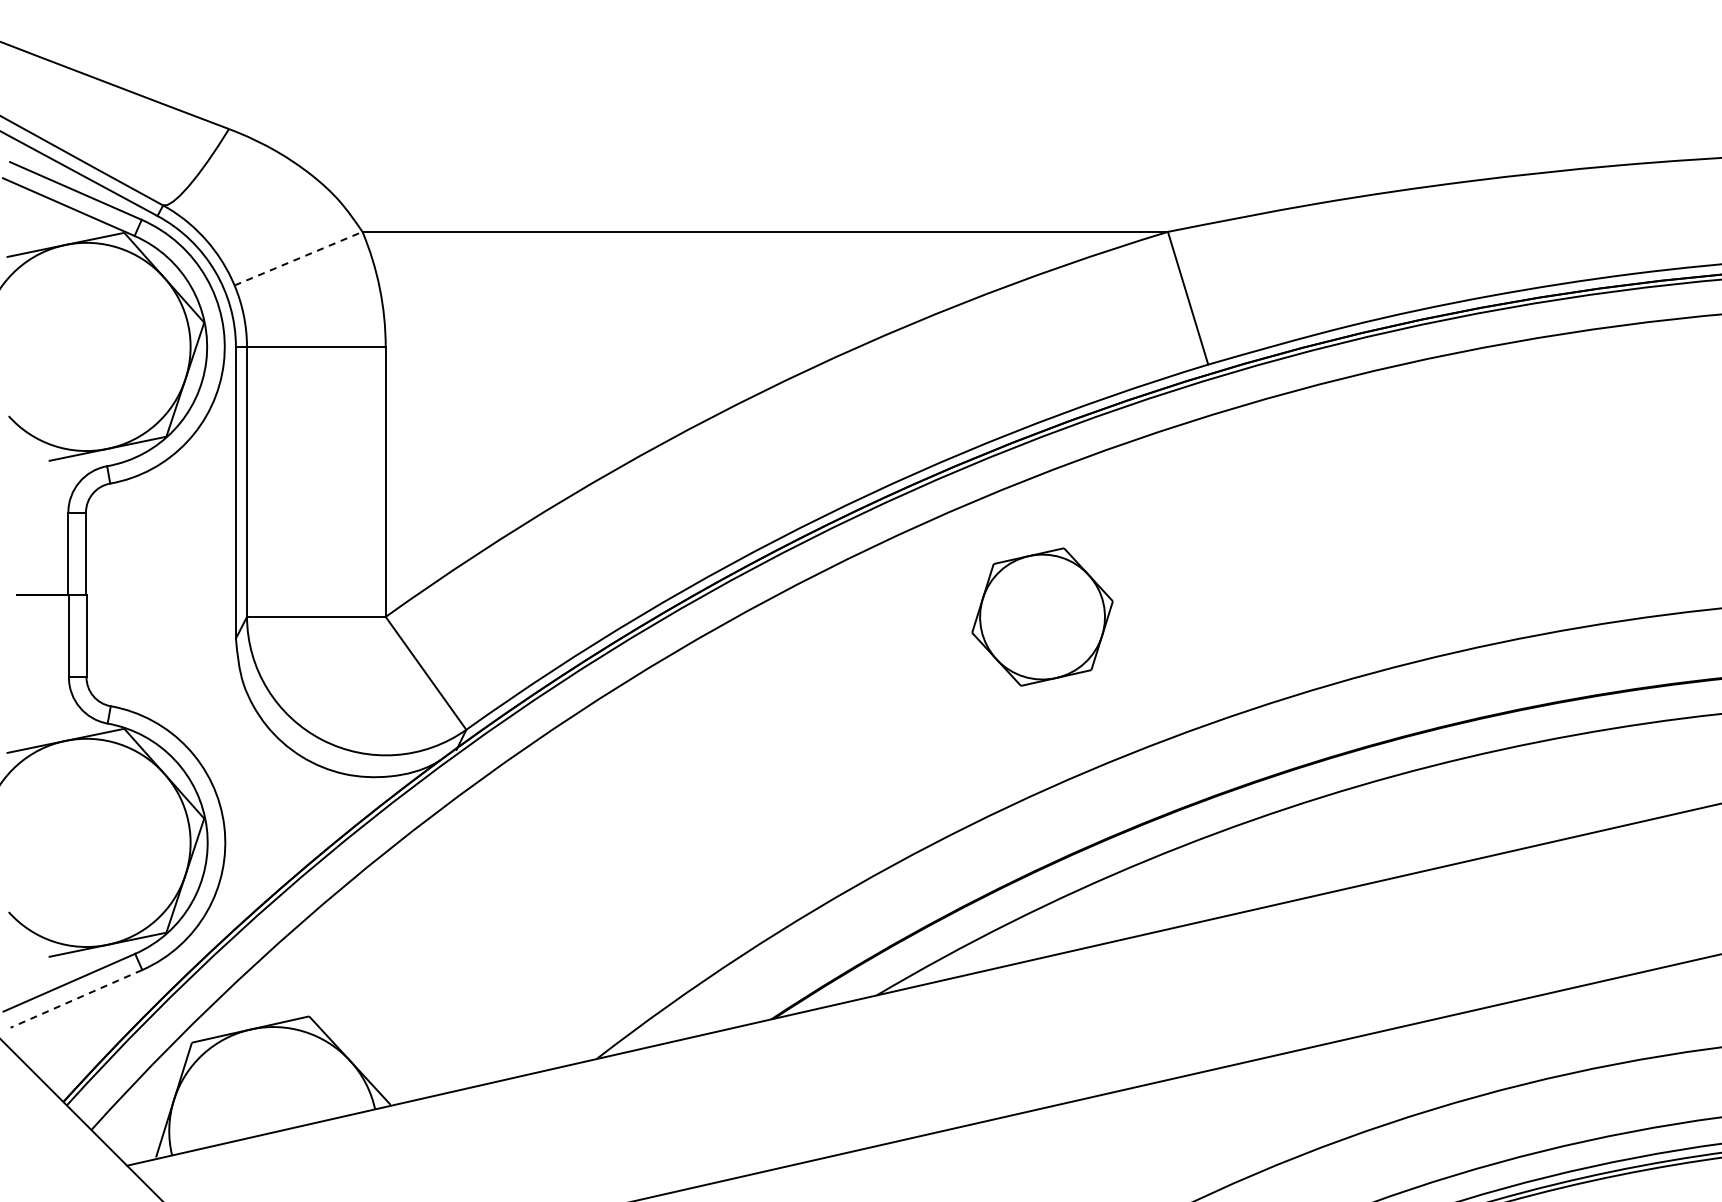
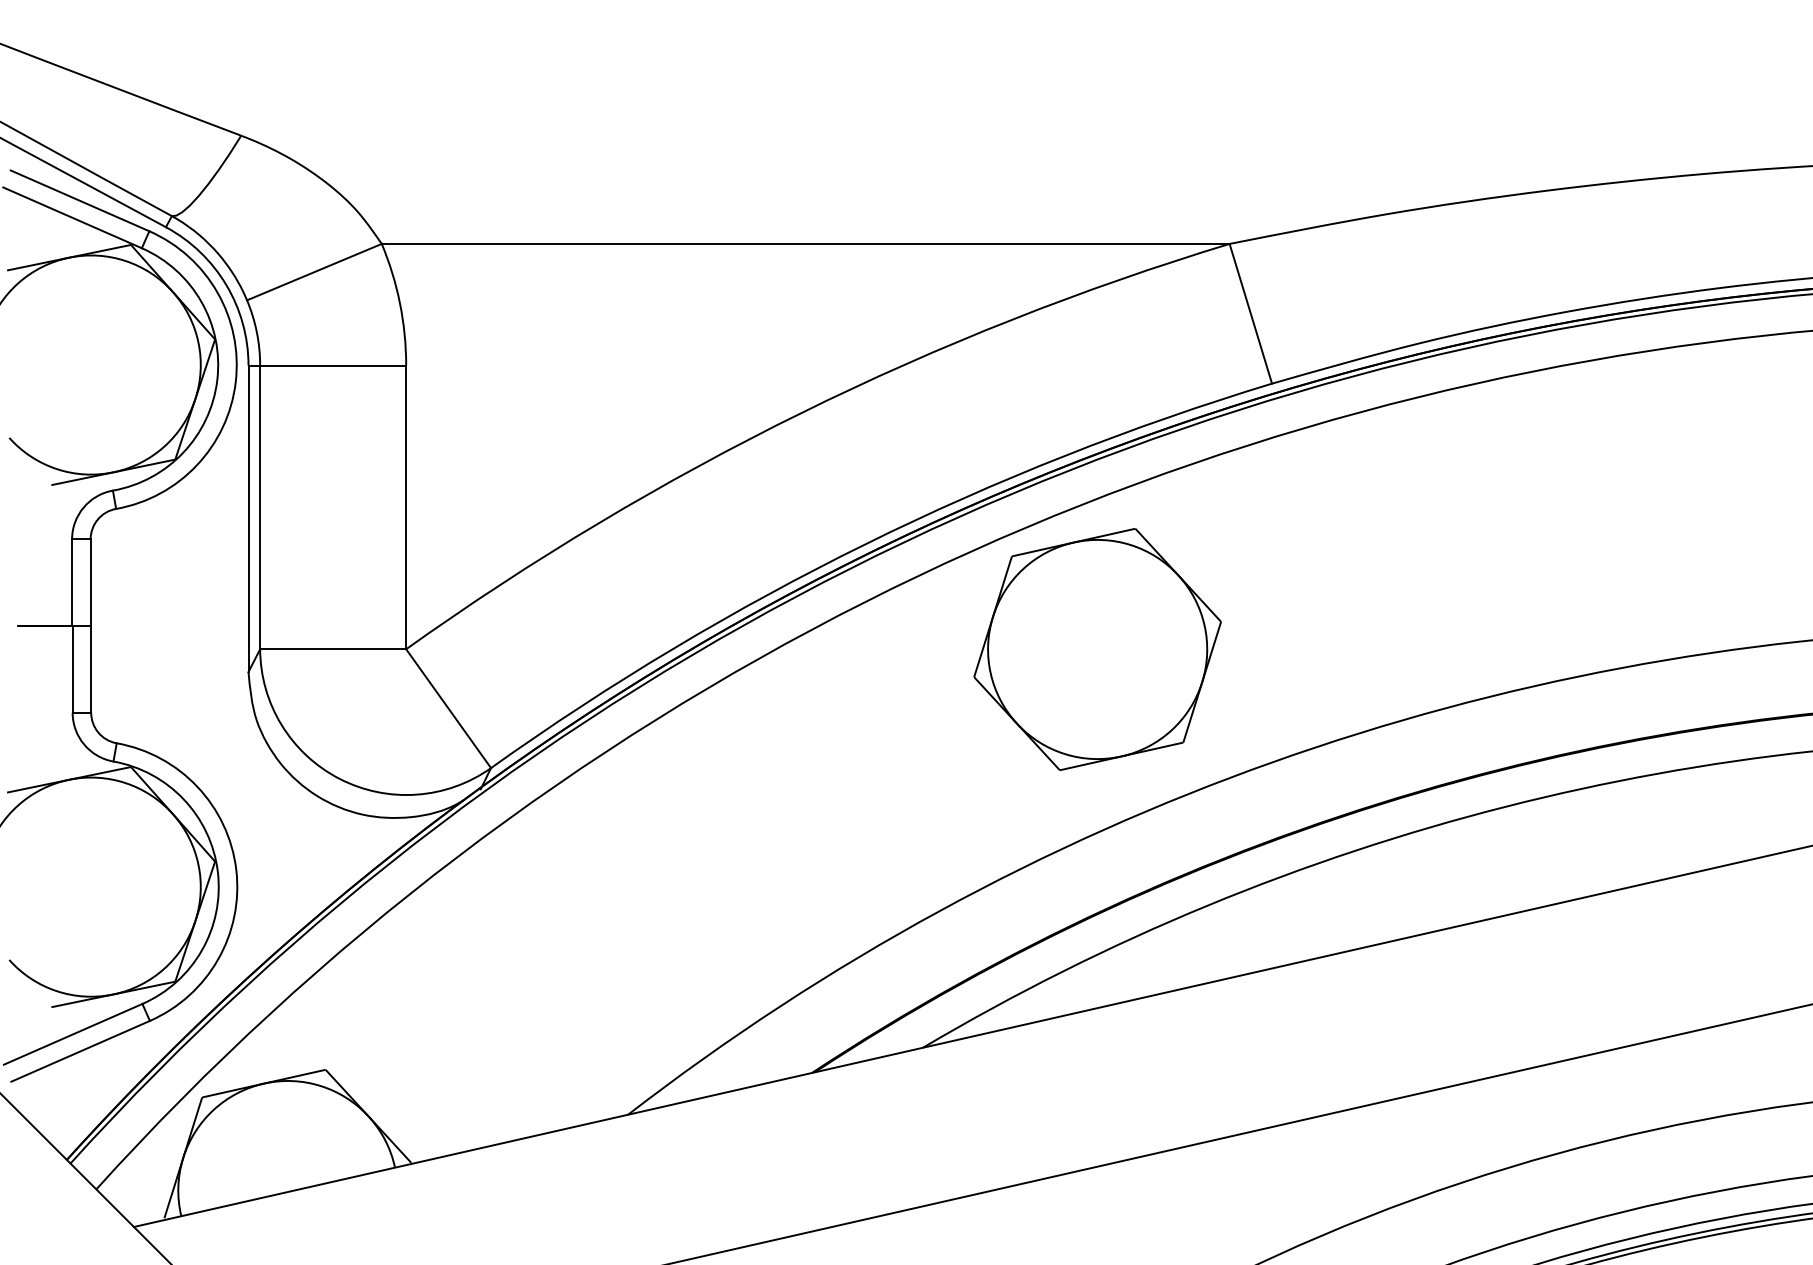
line: (299, 258) -> (315, 271), dashed -> solid
part: (1042, 616) -> (1097, 648), size x1.67
line: (76, 998) -> (80, 1050), dashed -> solid

